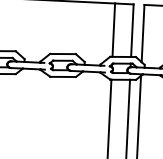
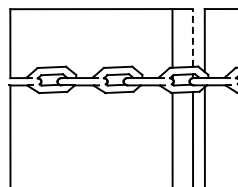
line: (132, 30) -> (192, 37), solid -> dashed

